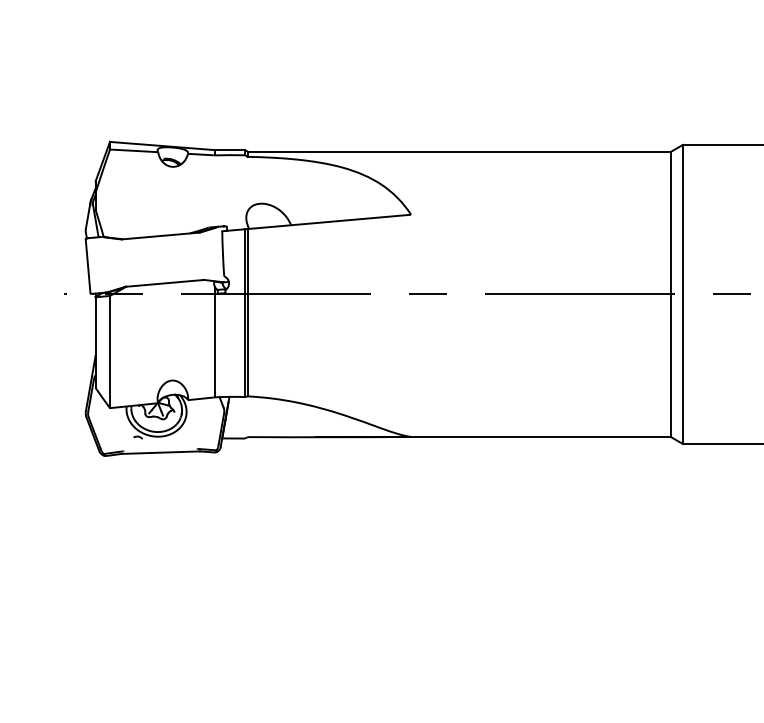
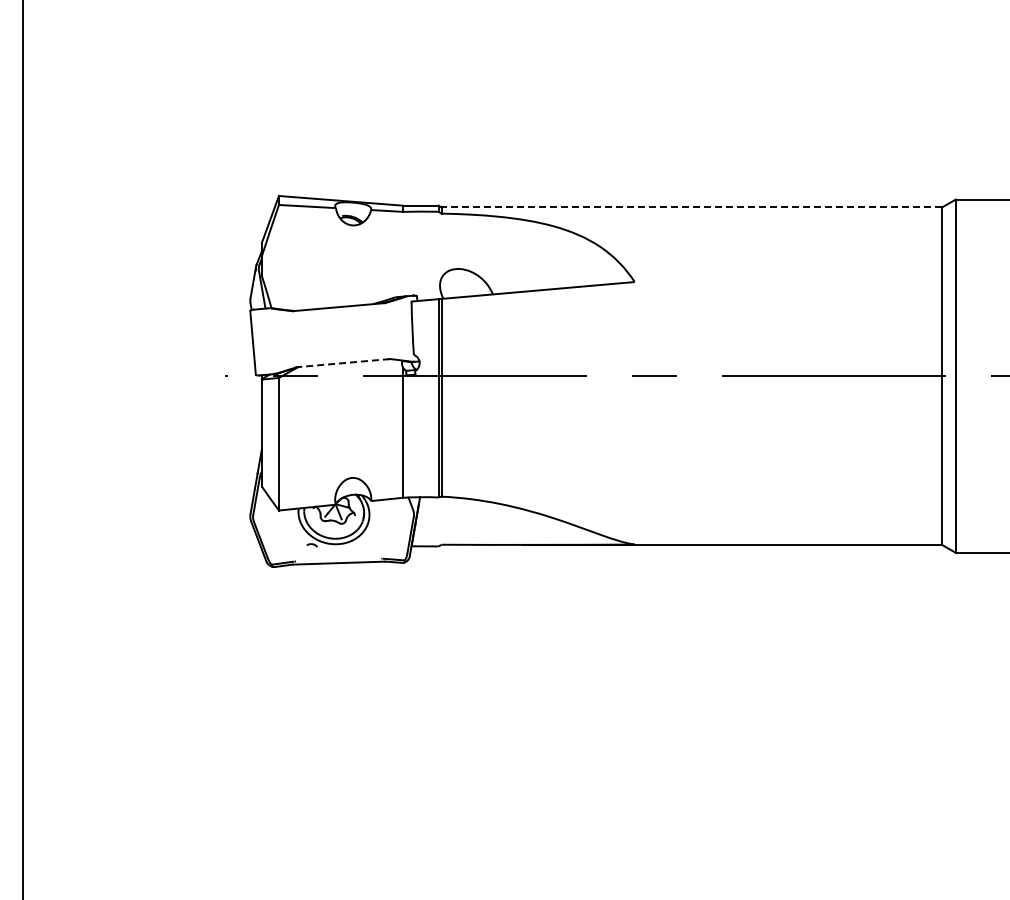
line: (459, 151) -> (691, 207), solid -> dashed
line: (164, 283) -> (343, 363), solid -> dashed

